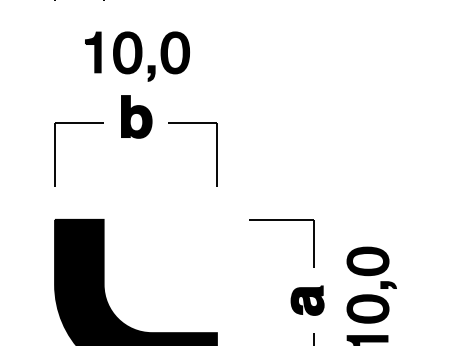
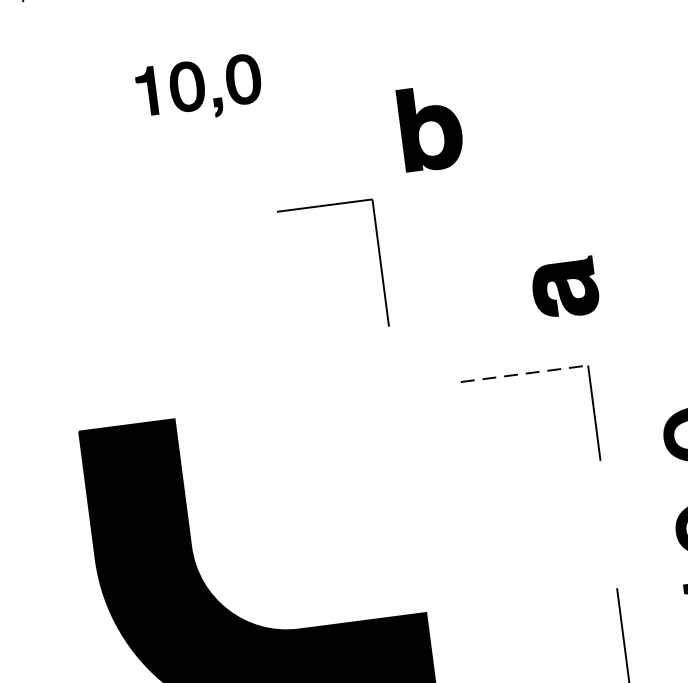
part: (137, 56) -> (199, 89), size x0.6
part: (136, 116) -> (430, 127), moved
part: (55, 154) -> (63, 303), removed
line: (282, 219) -> (526, 372), solid -> dashed
part: (307, 300) -> (565, 287), moved

